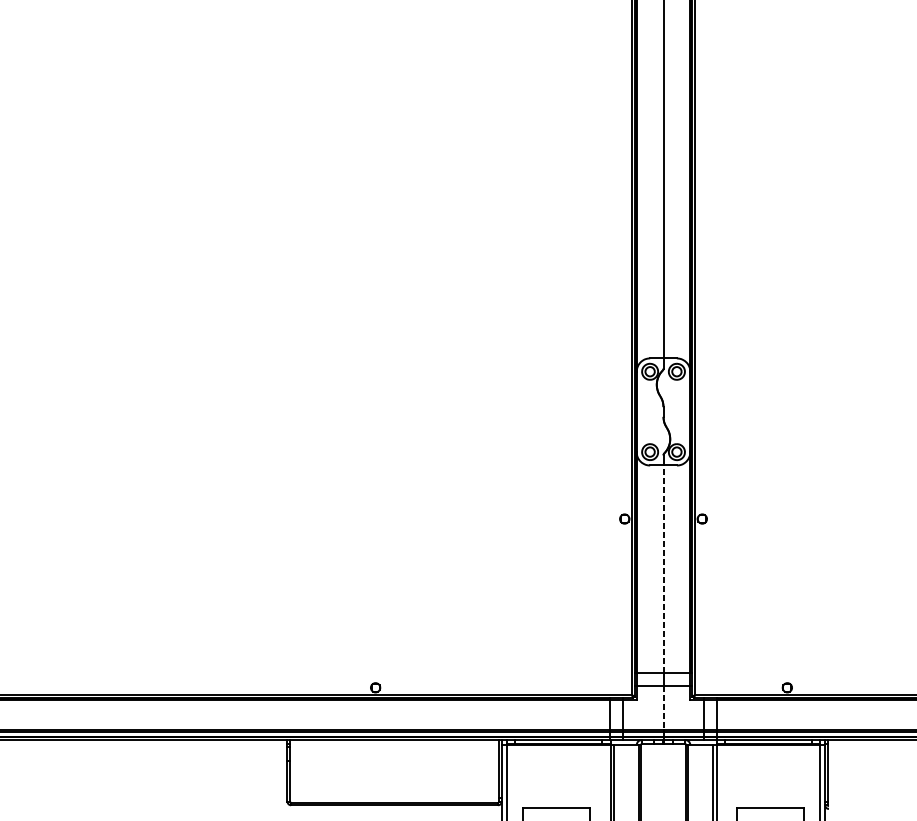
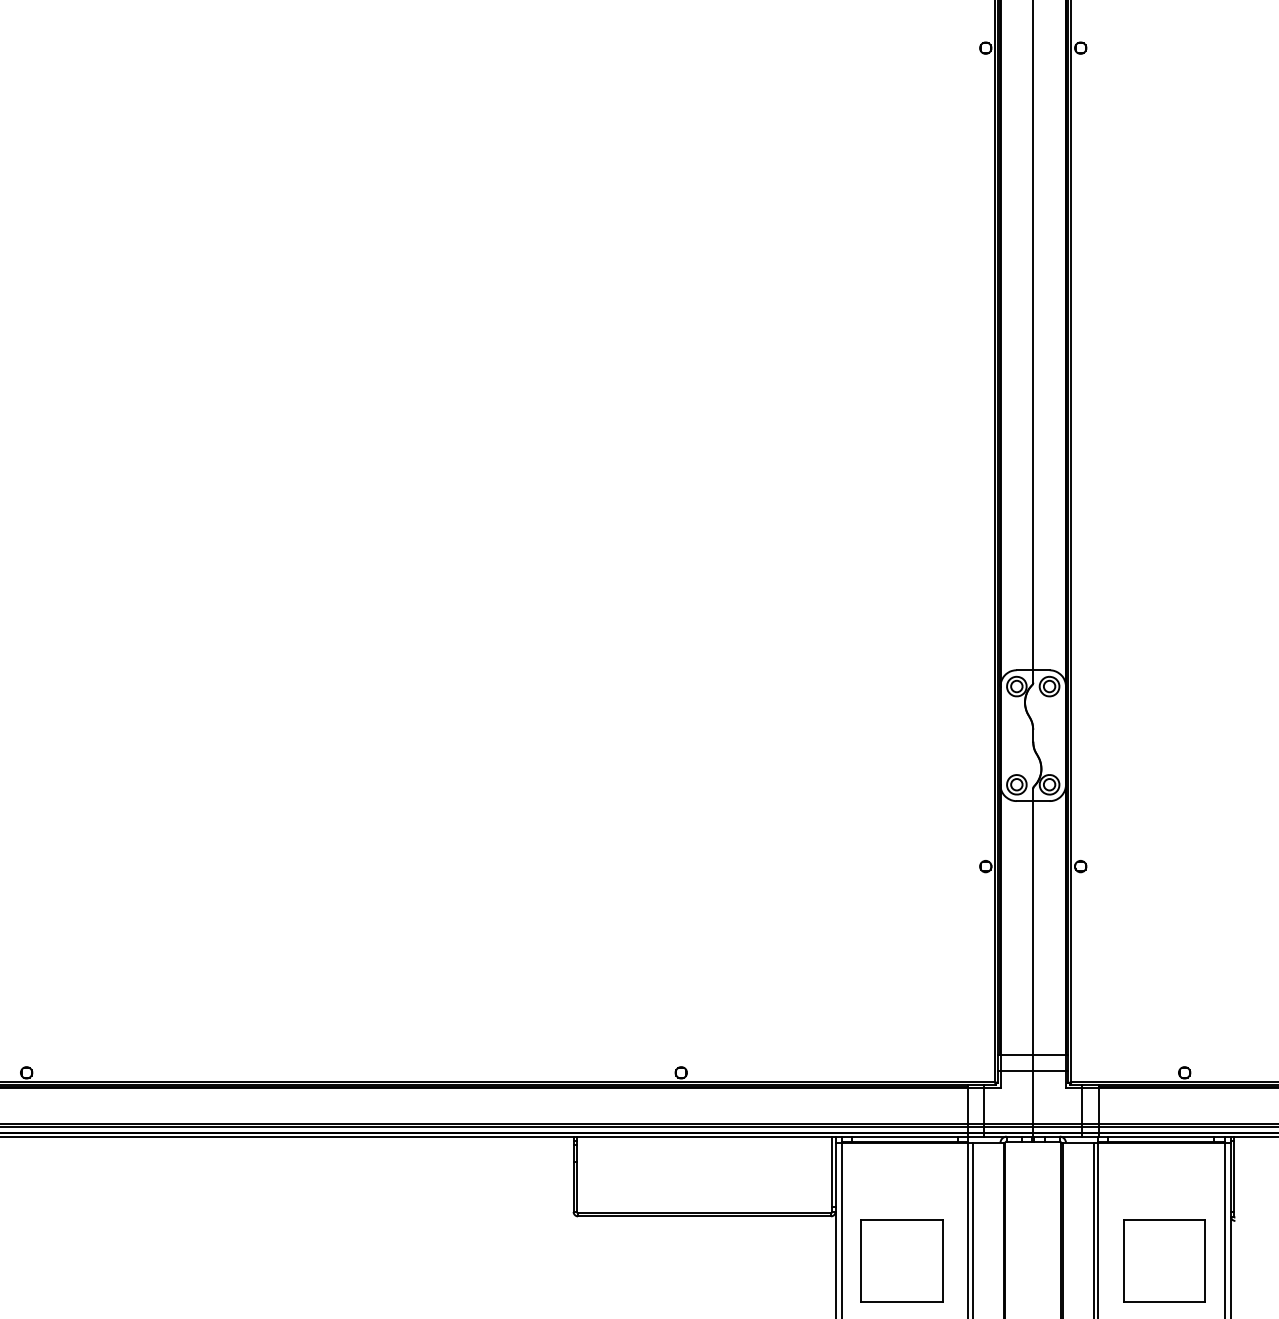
line: (663, 568) -> (1033, 927), dashed -> solid
line: (663, 708) -> (1033, 1098), dashed -> solid

